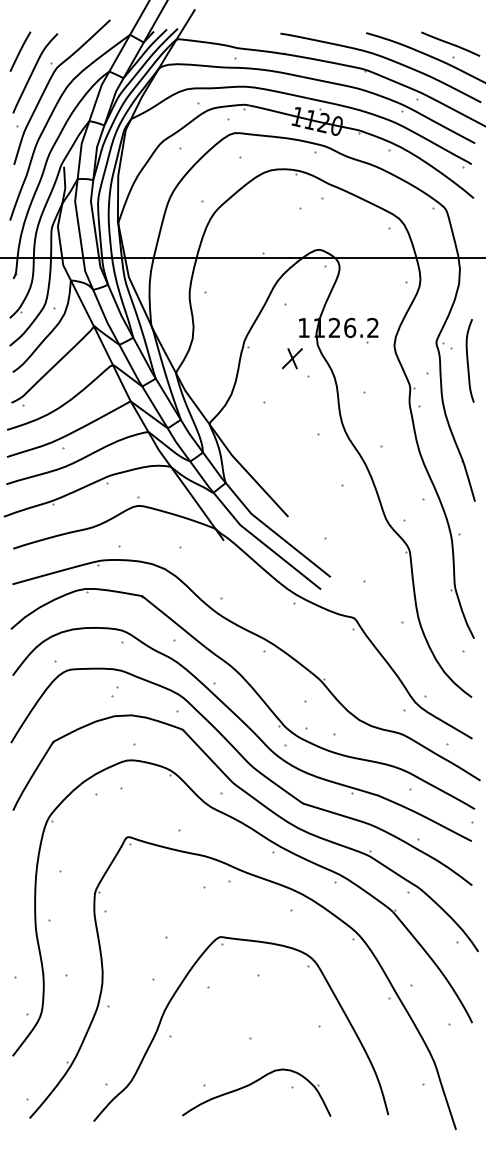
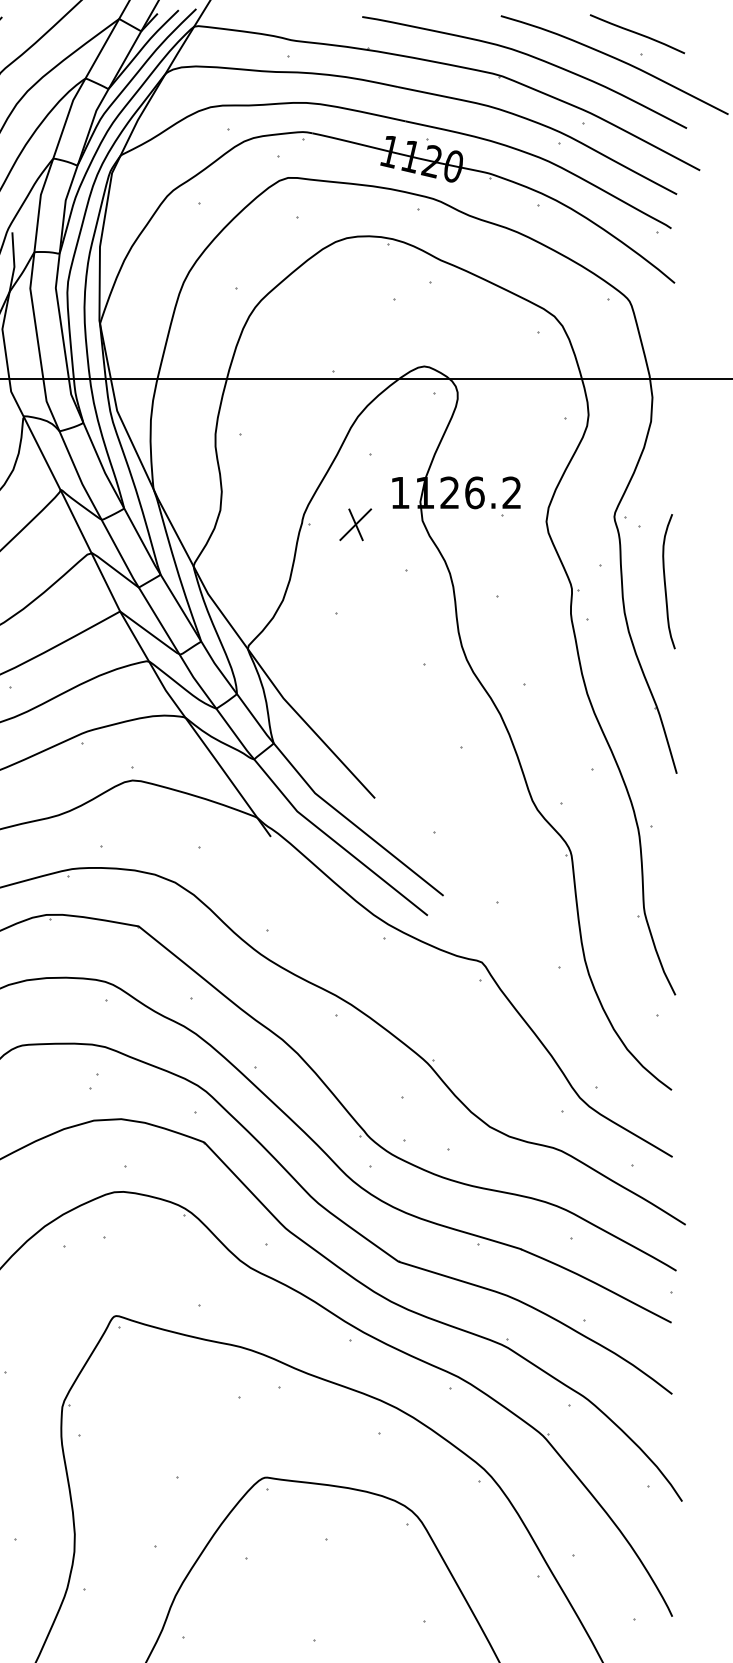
part: (292, 358) -> (355, 524), moved
curve: (468, 360) -> (666, 581), moved

